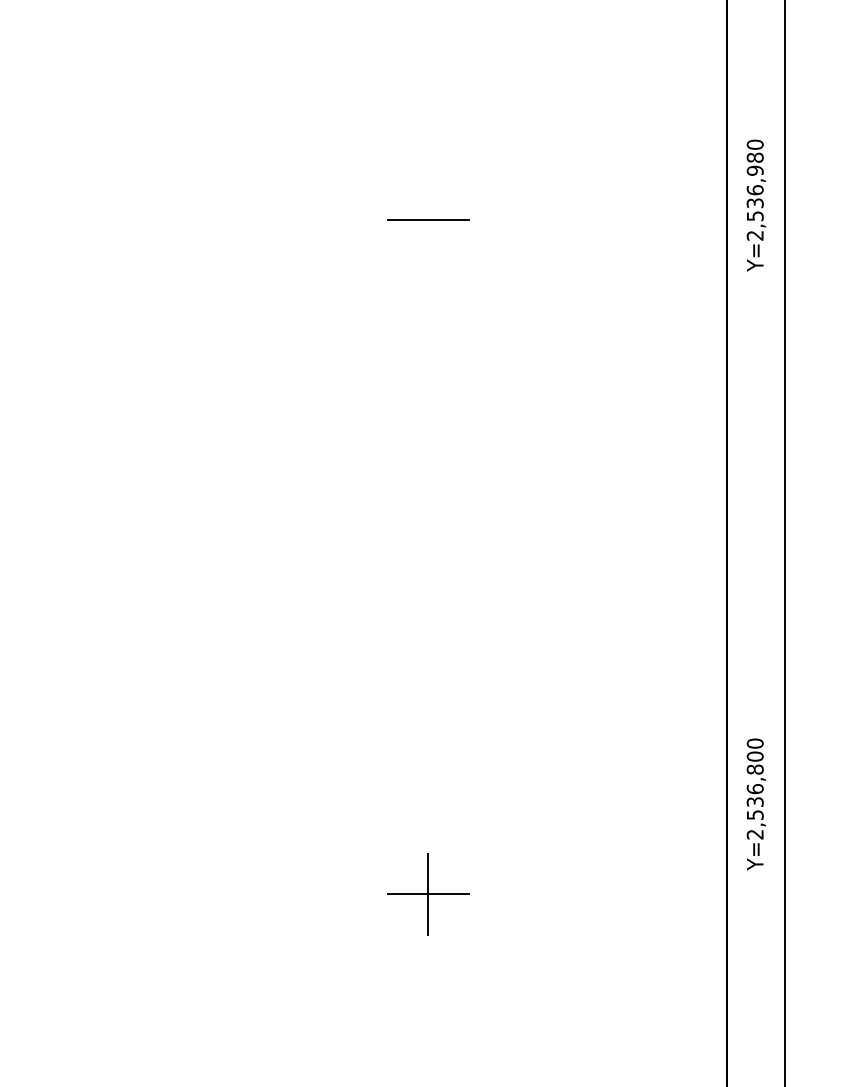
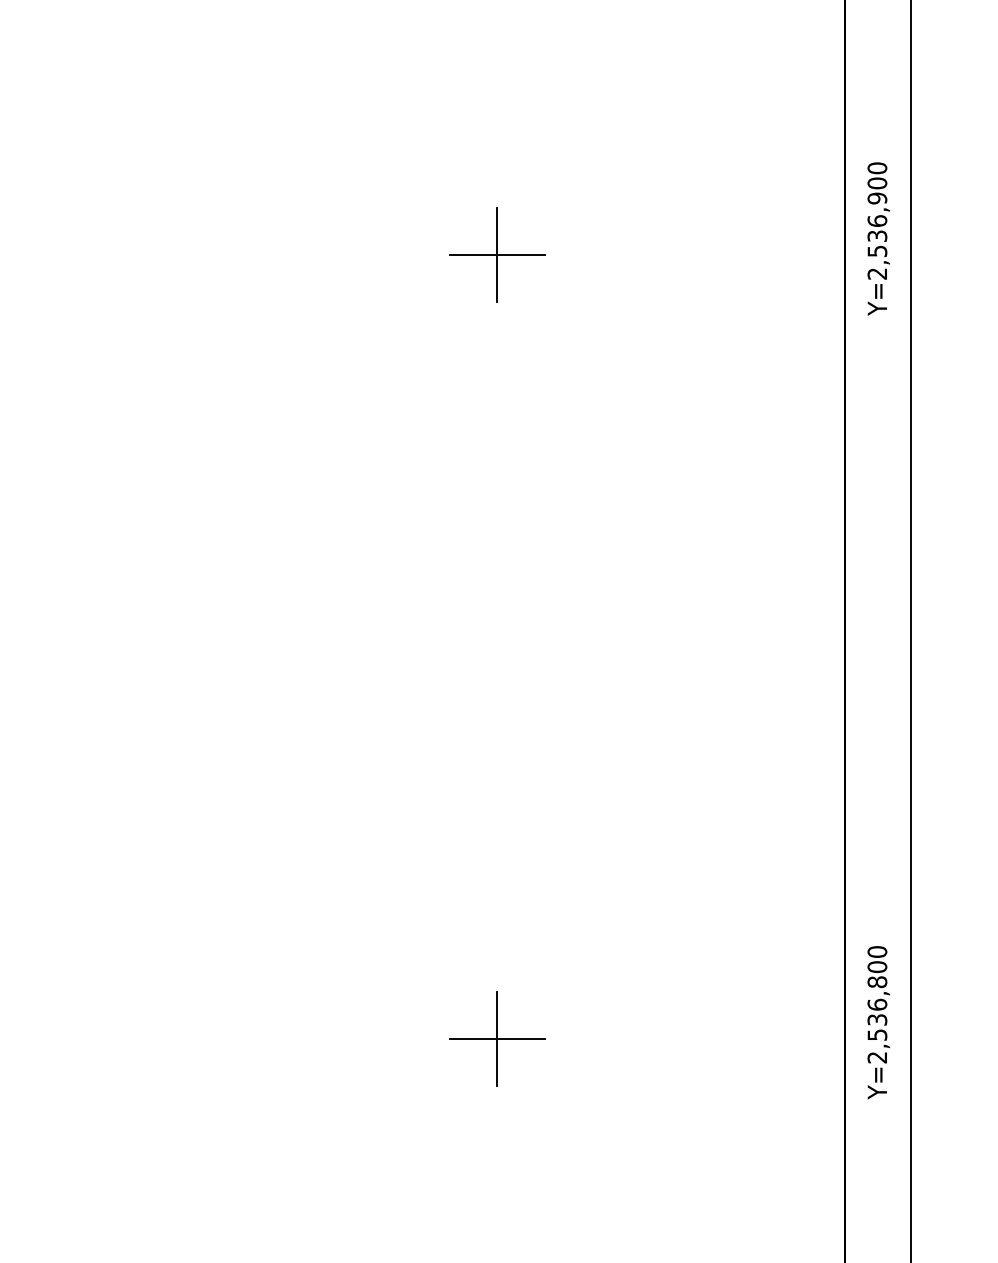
text: (754, 157) -> (876, 183), Y=2,536,980 -> Y=2,536,900
line: (428, 219) -> (497, 255), added
text: (756, 804) -> (878, 1022), moved

